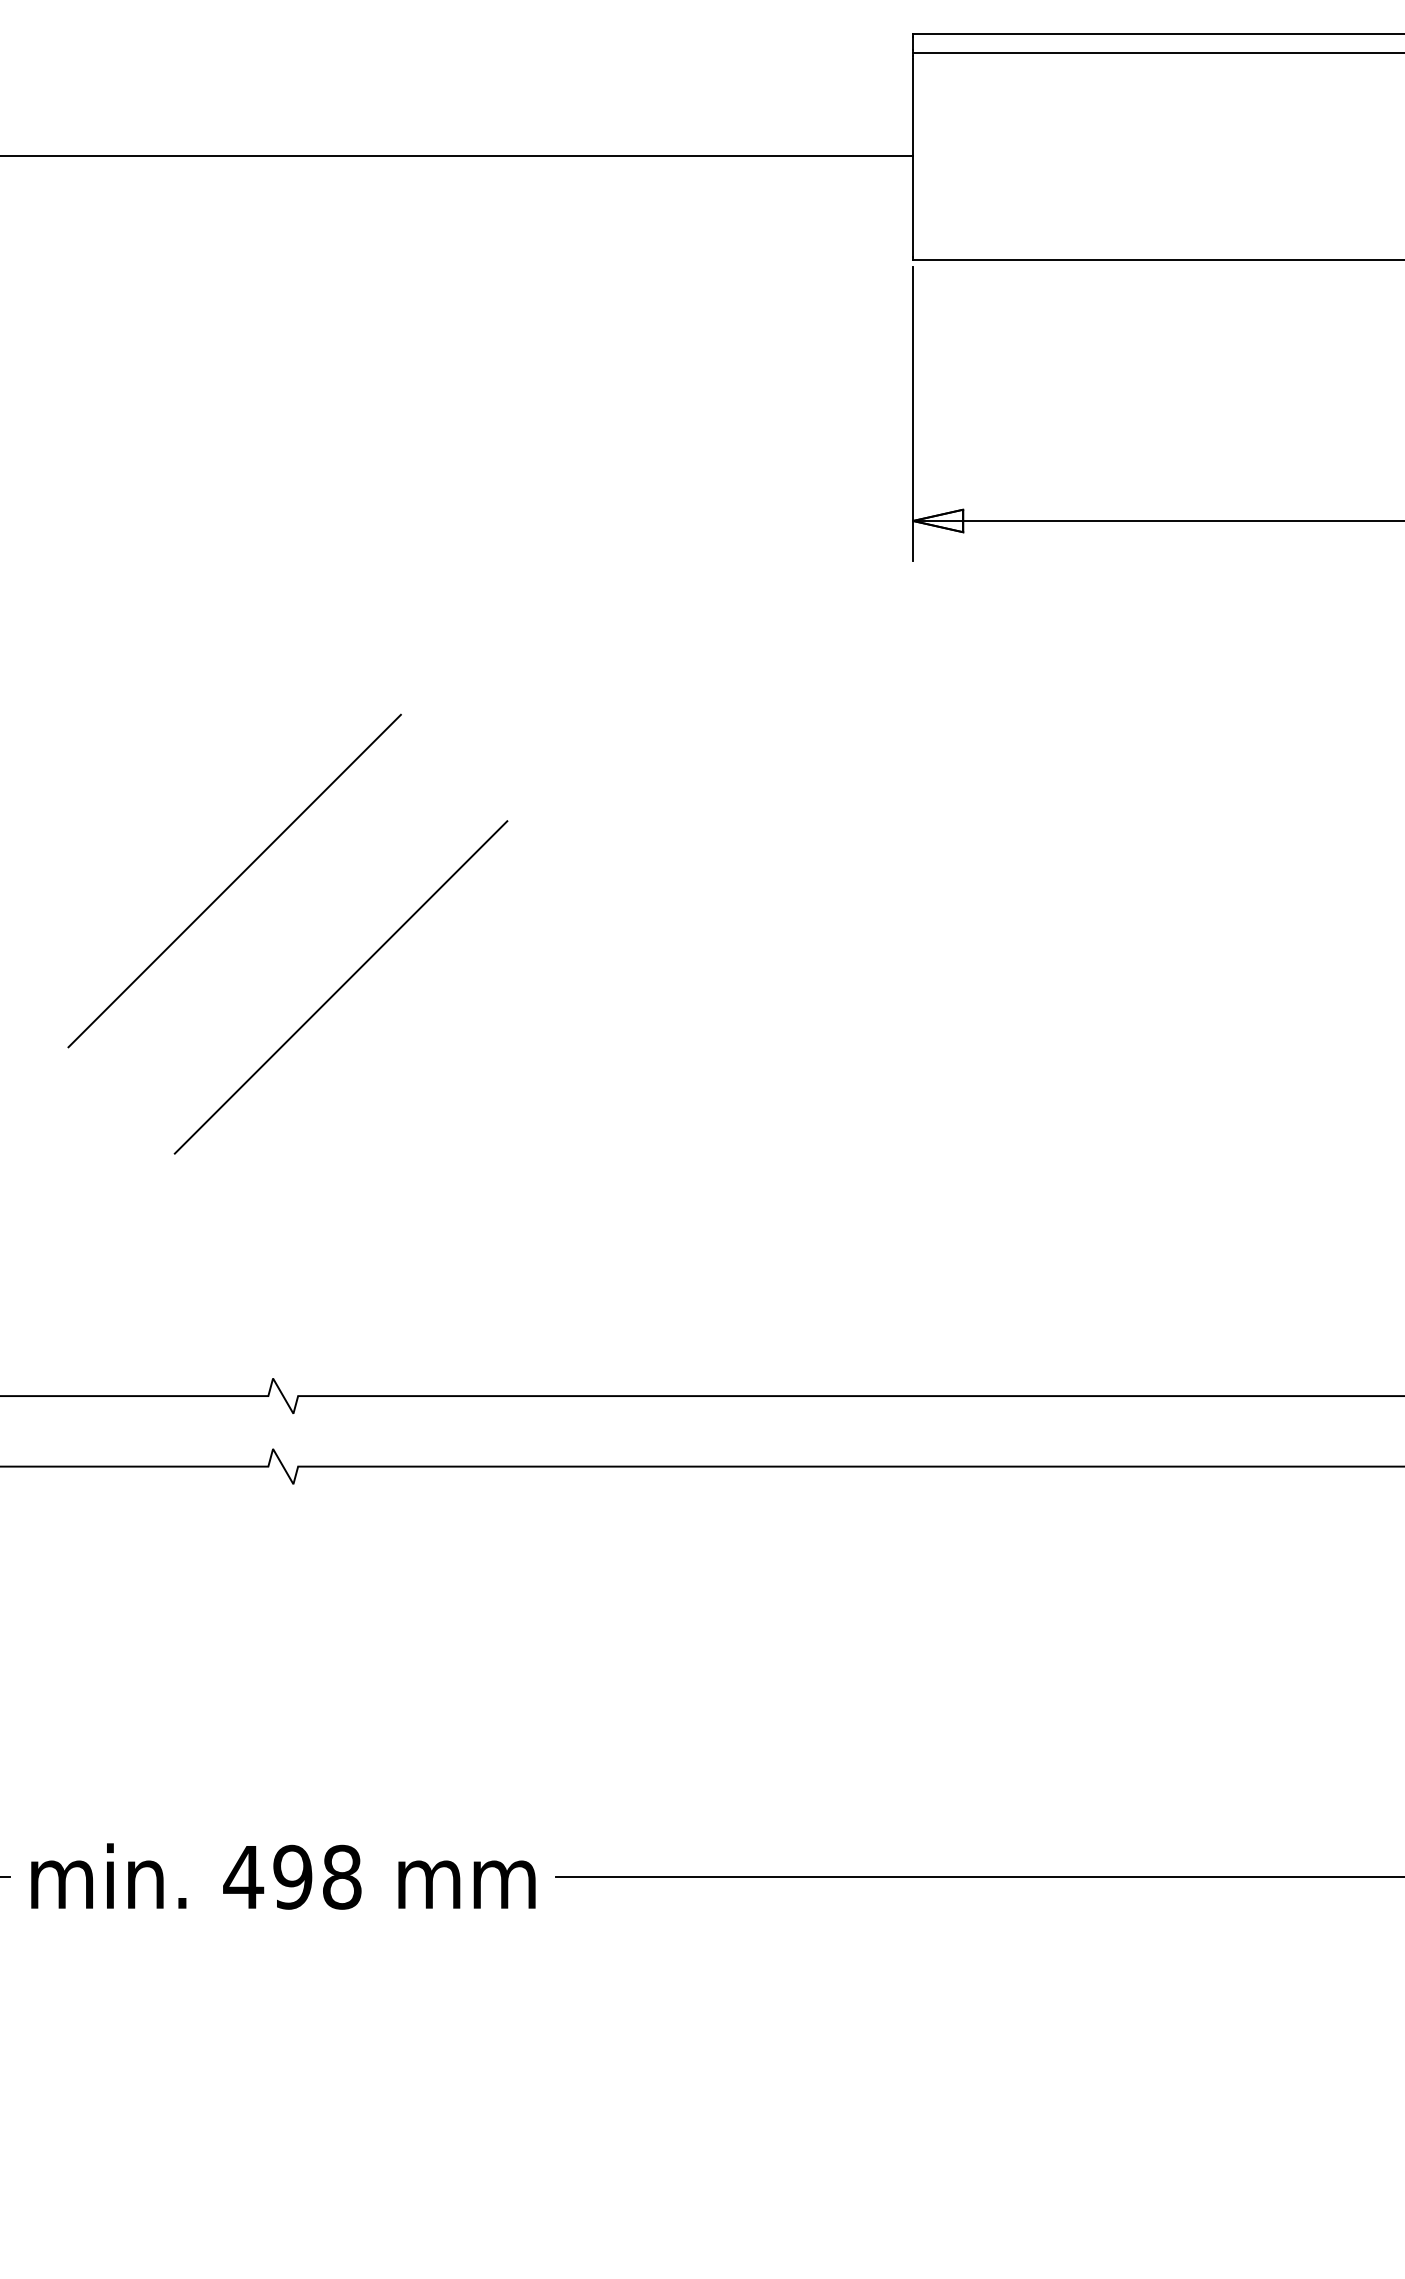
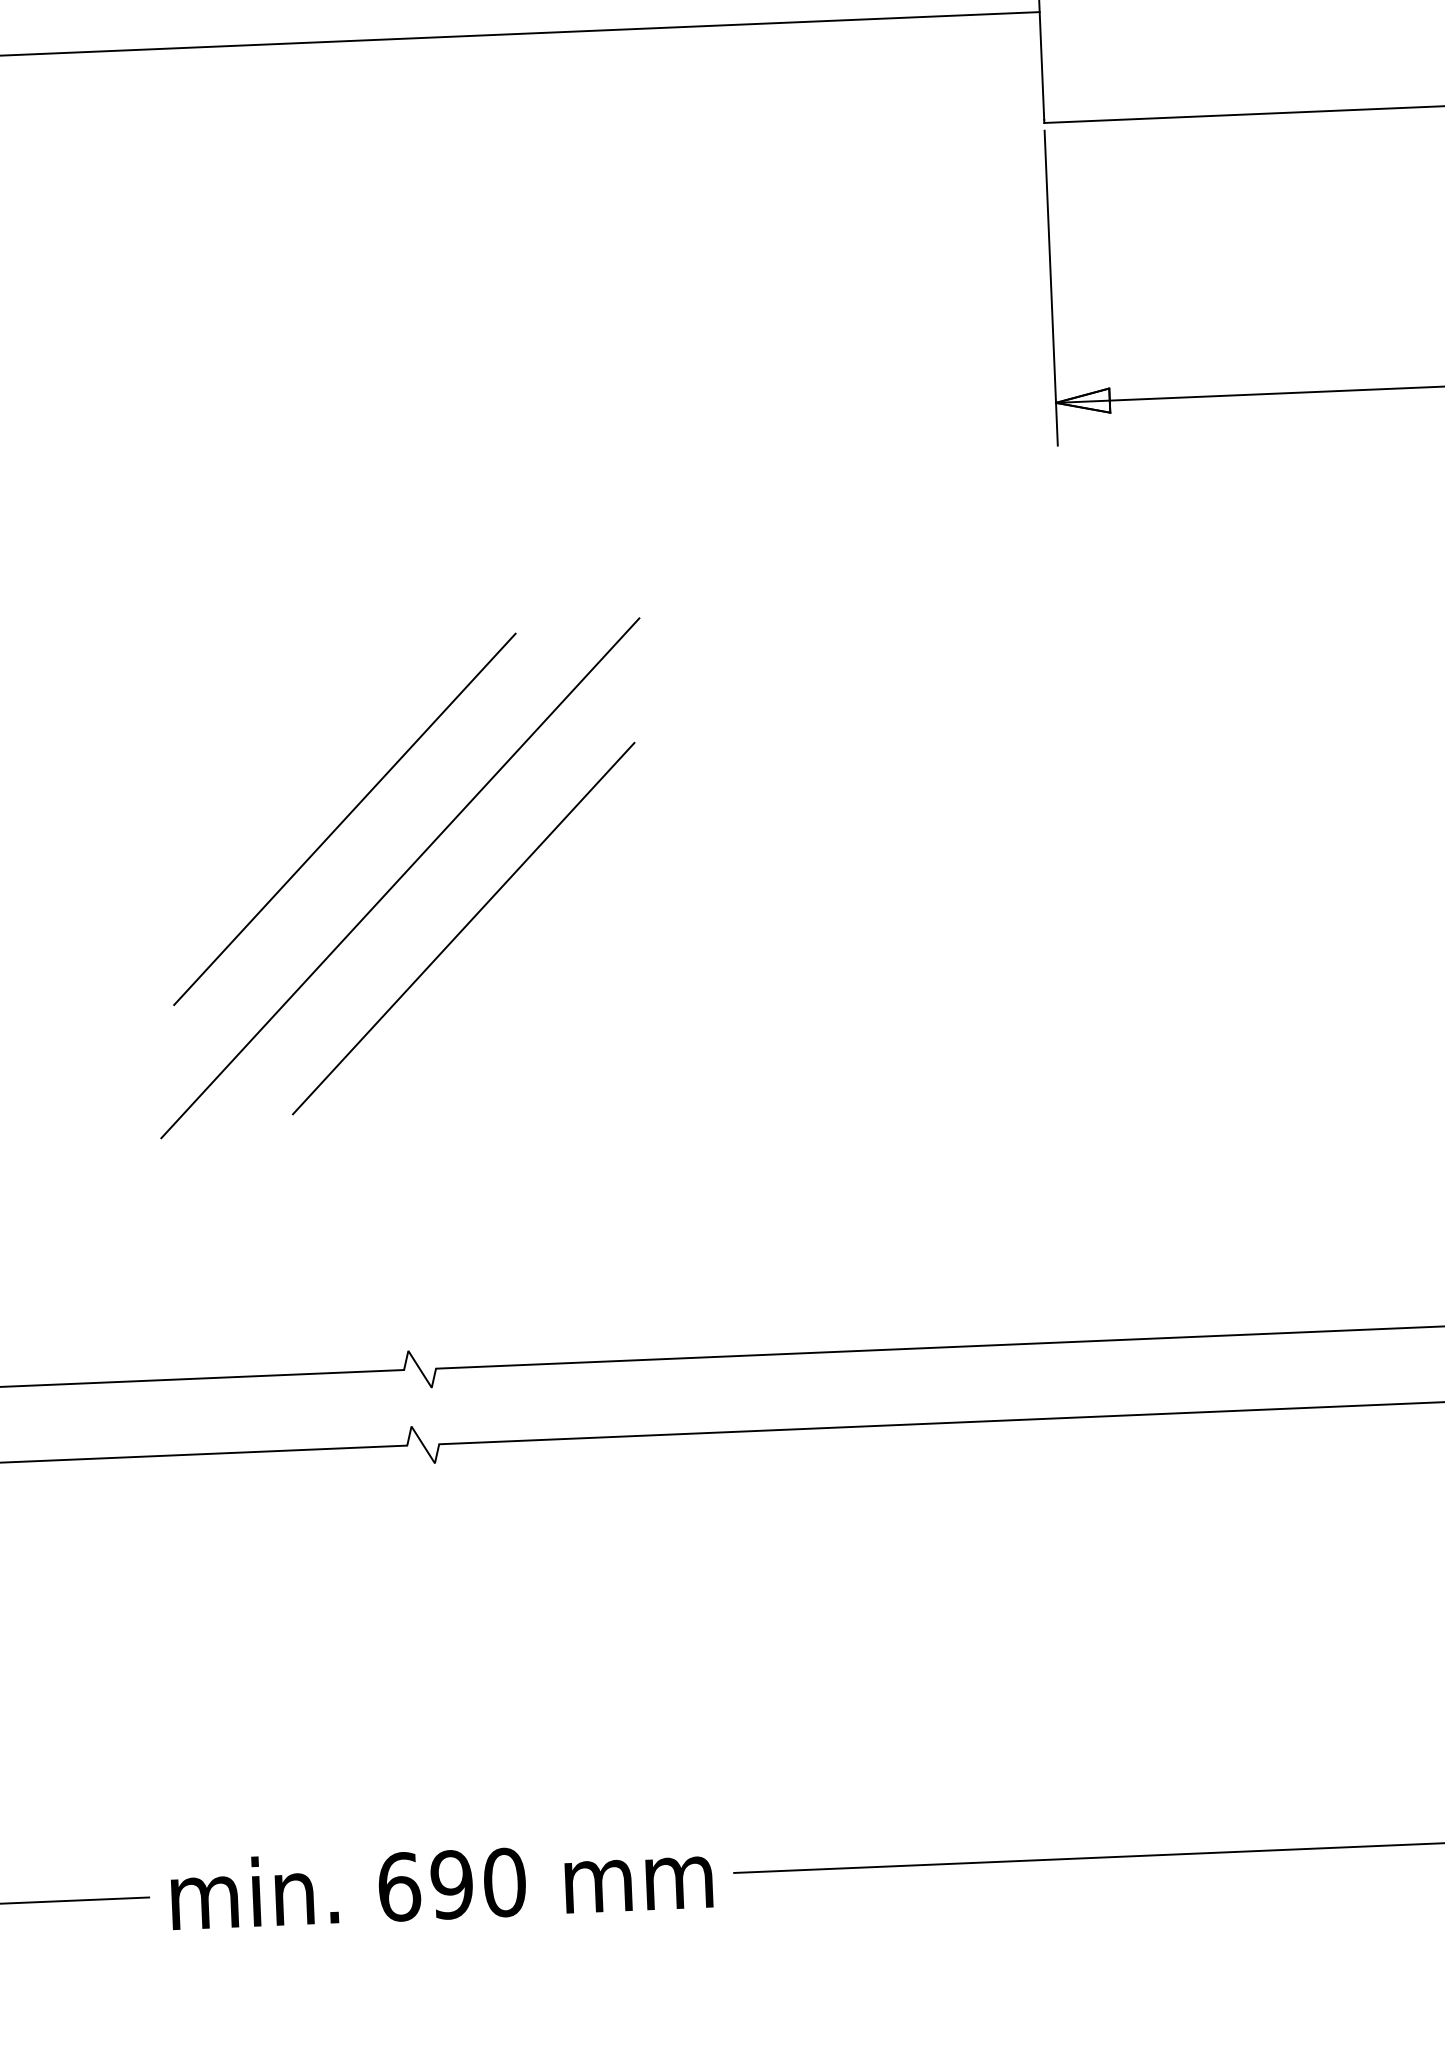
line: (283, 937) -> (399, 877), added
text: (292, 1876) -> (451, 1883), 498 -> 690

